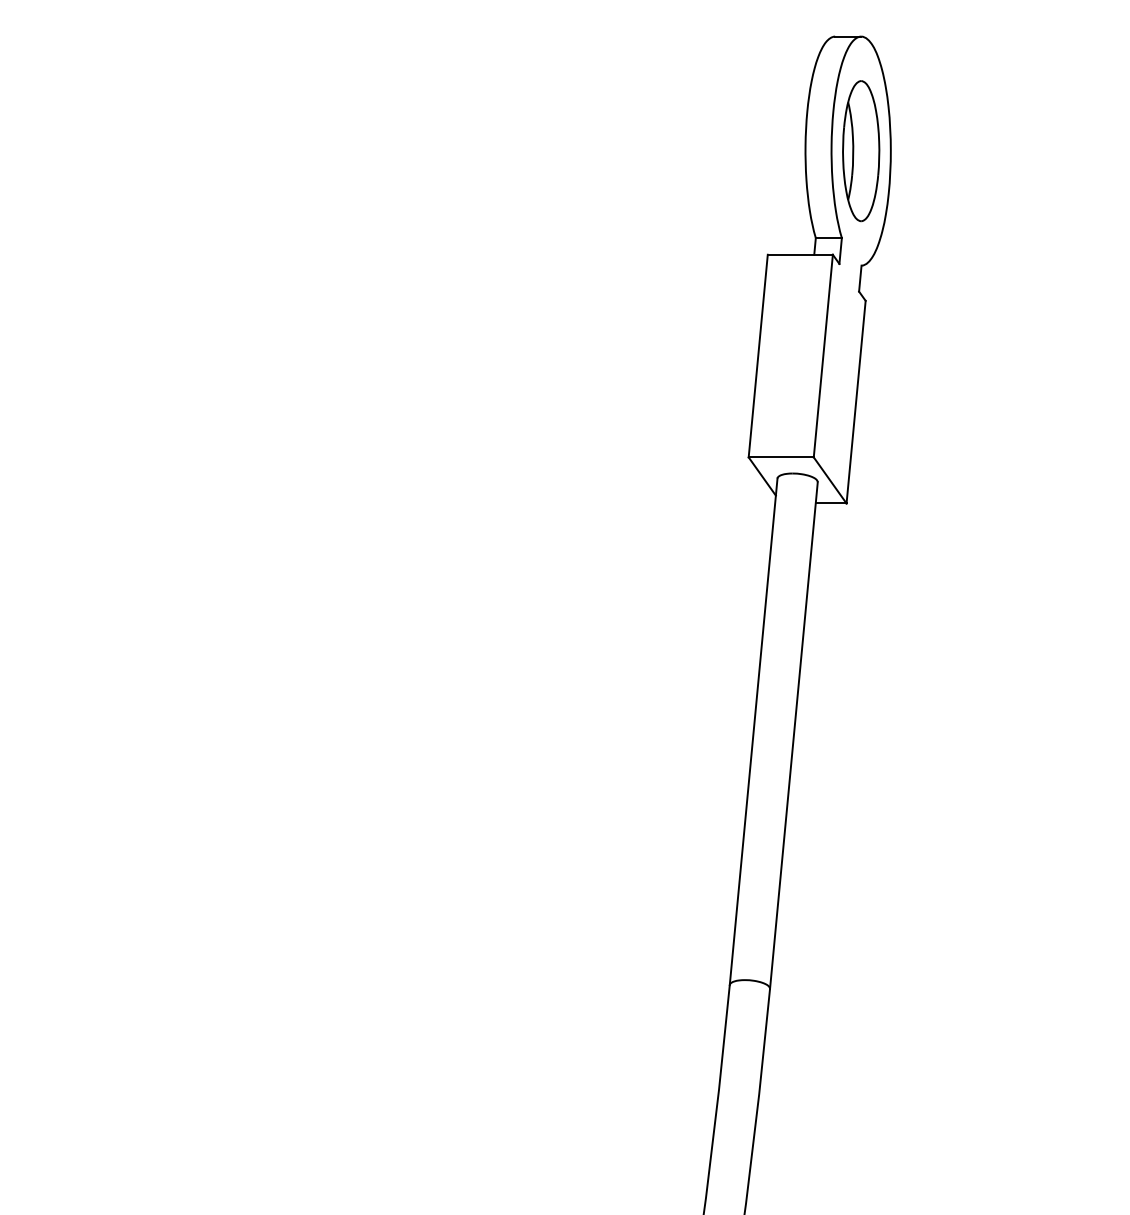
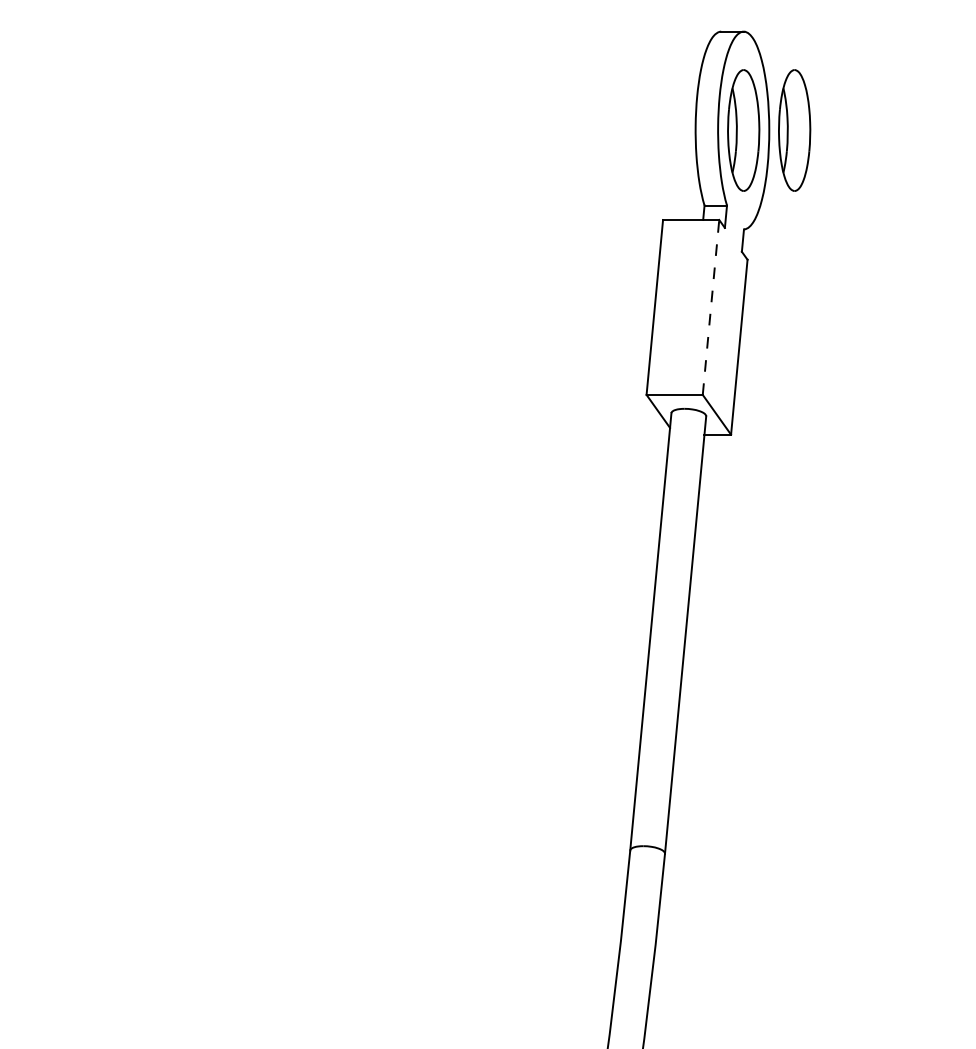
part: (920, 151) -> (794, 130), added
line: (823, 356) -> (711, 307), solid -> dashed

